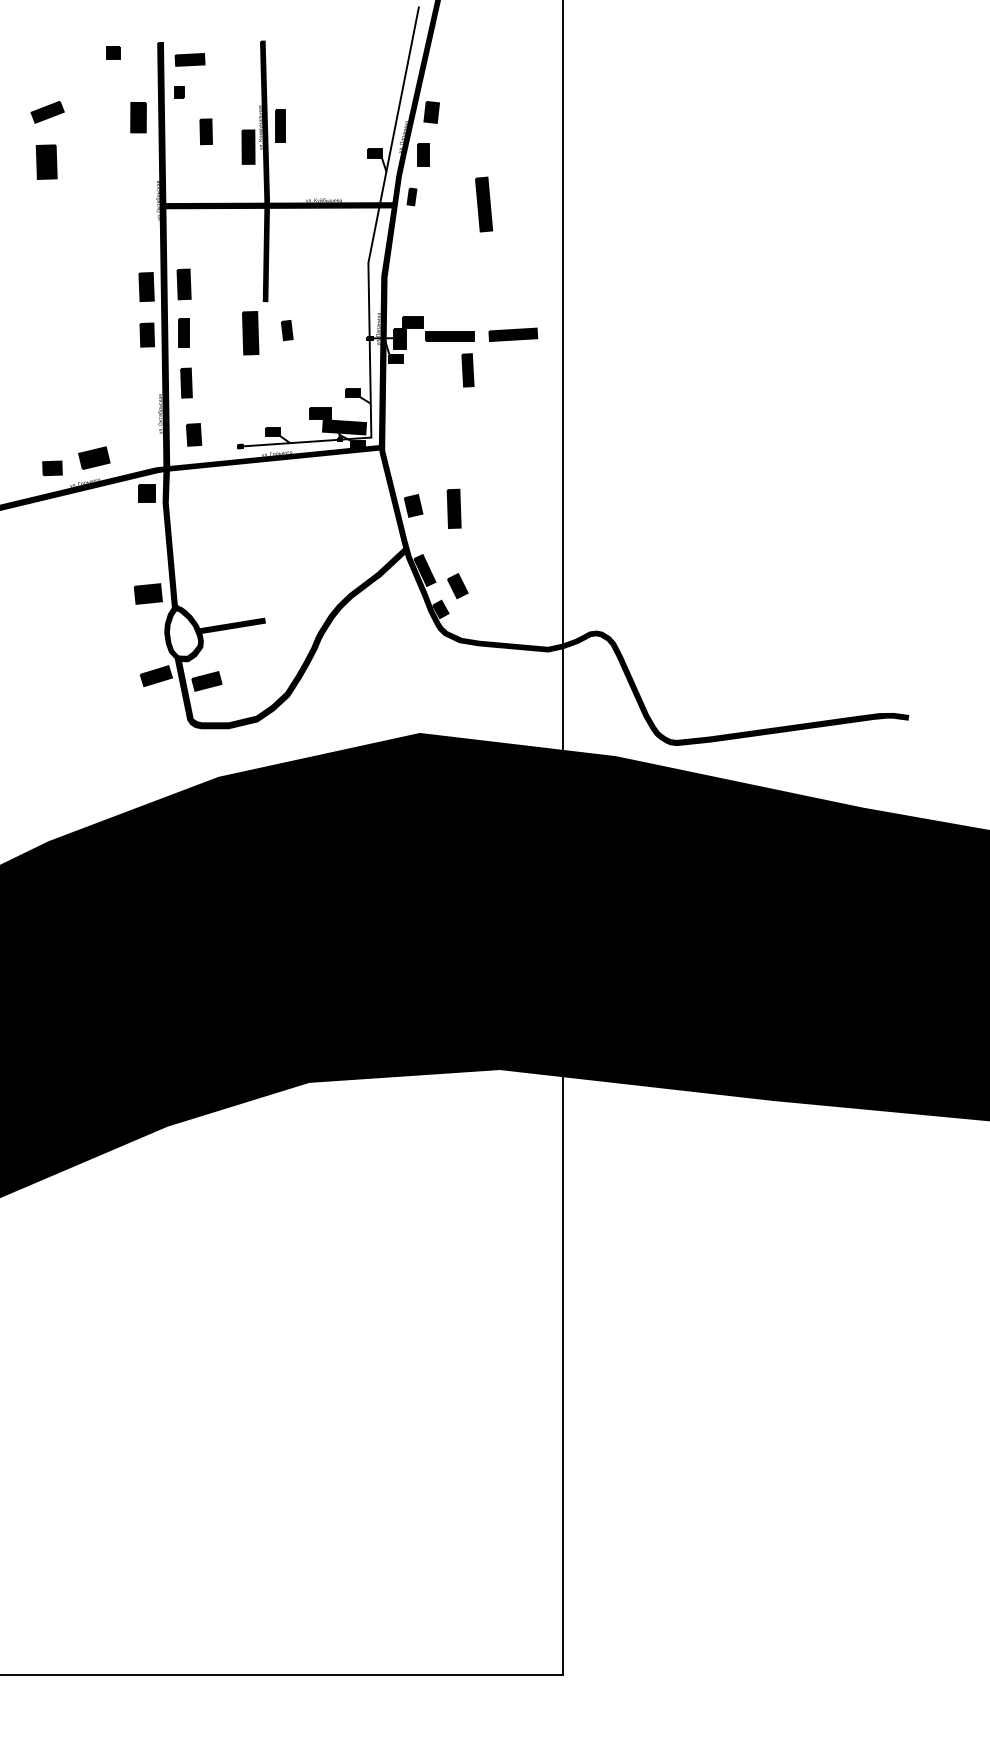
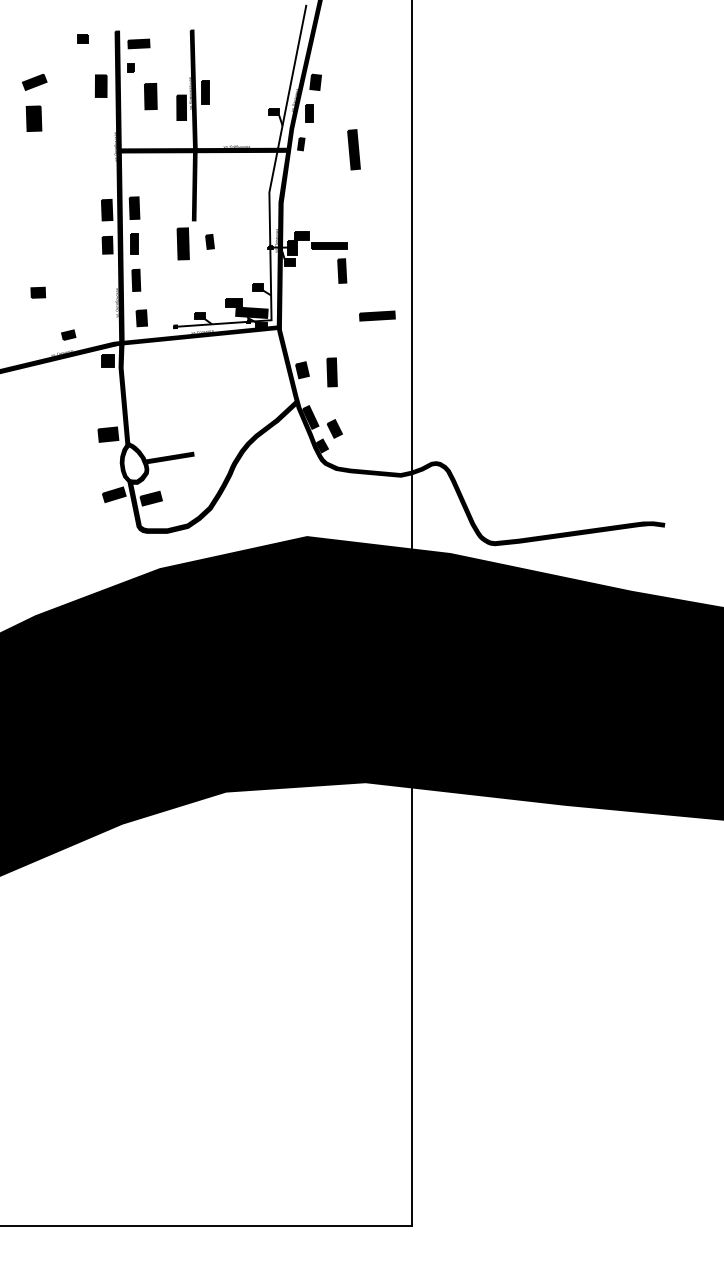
part: (205, 131) -> (150, 96), size x1.4
part: (513, 334) -> (377, 315), moved
part: (93, 457) -> (68, 334), size x0.6
part: (51, 467) -> (37, 292), moved

